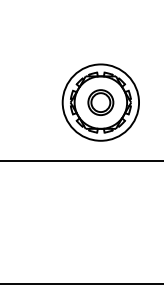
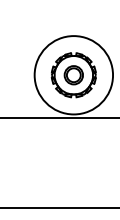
circle: (100, 102) -> (73, 75), size x1.4

